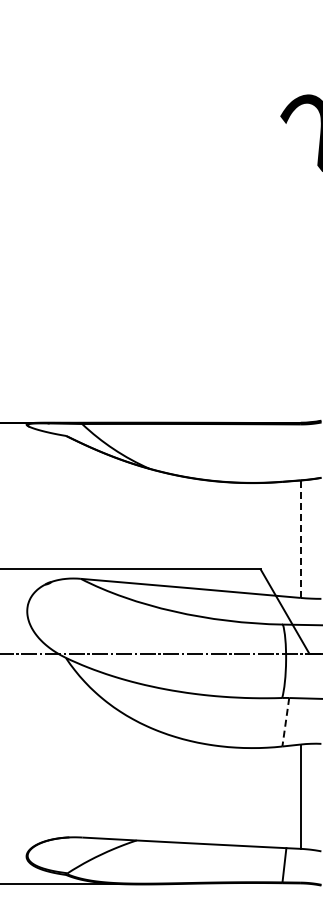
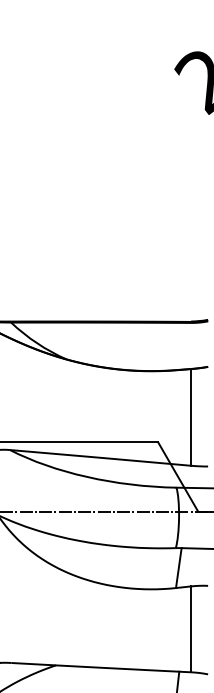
line: (300, 539) -> (190, 417), dashed -> solid
line: (285, 722) -> (178, 568), dashed -> solid

